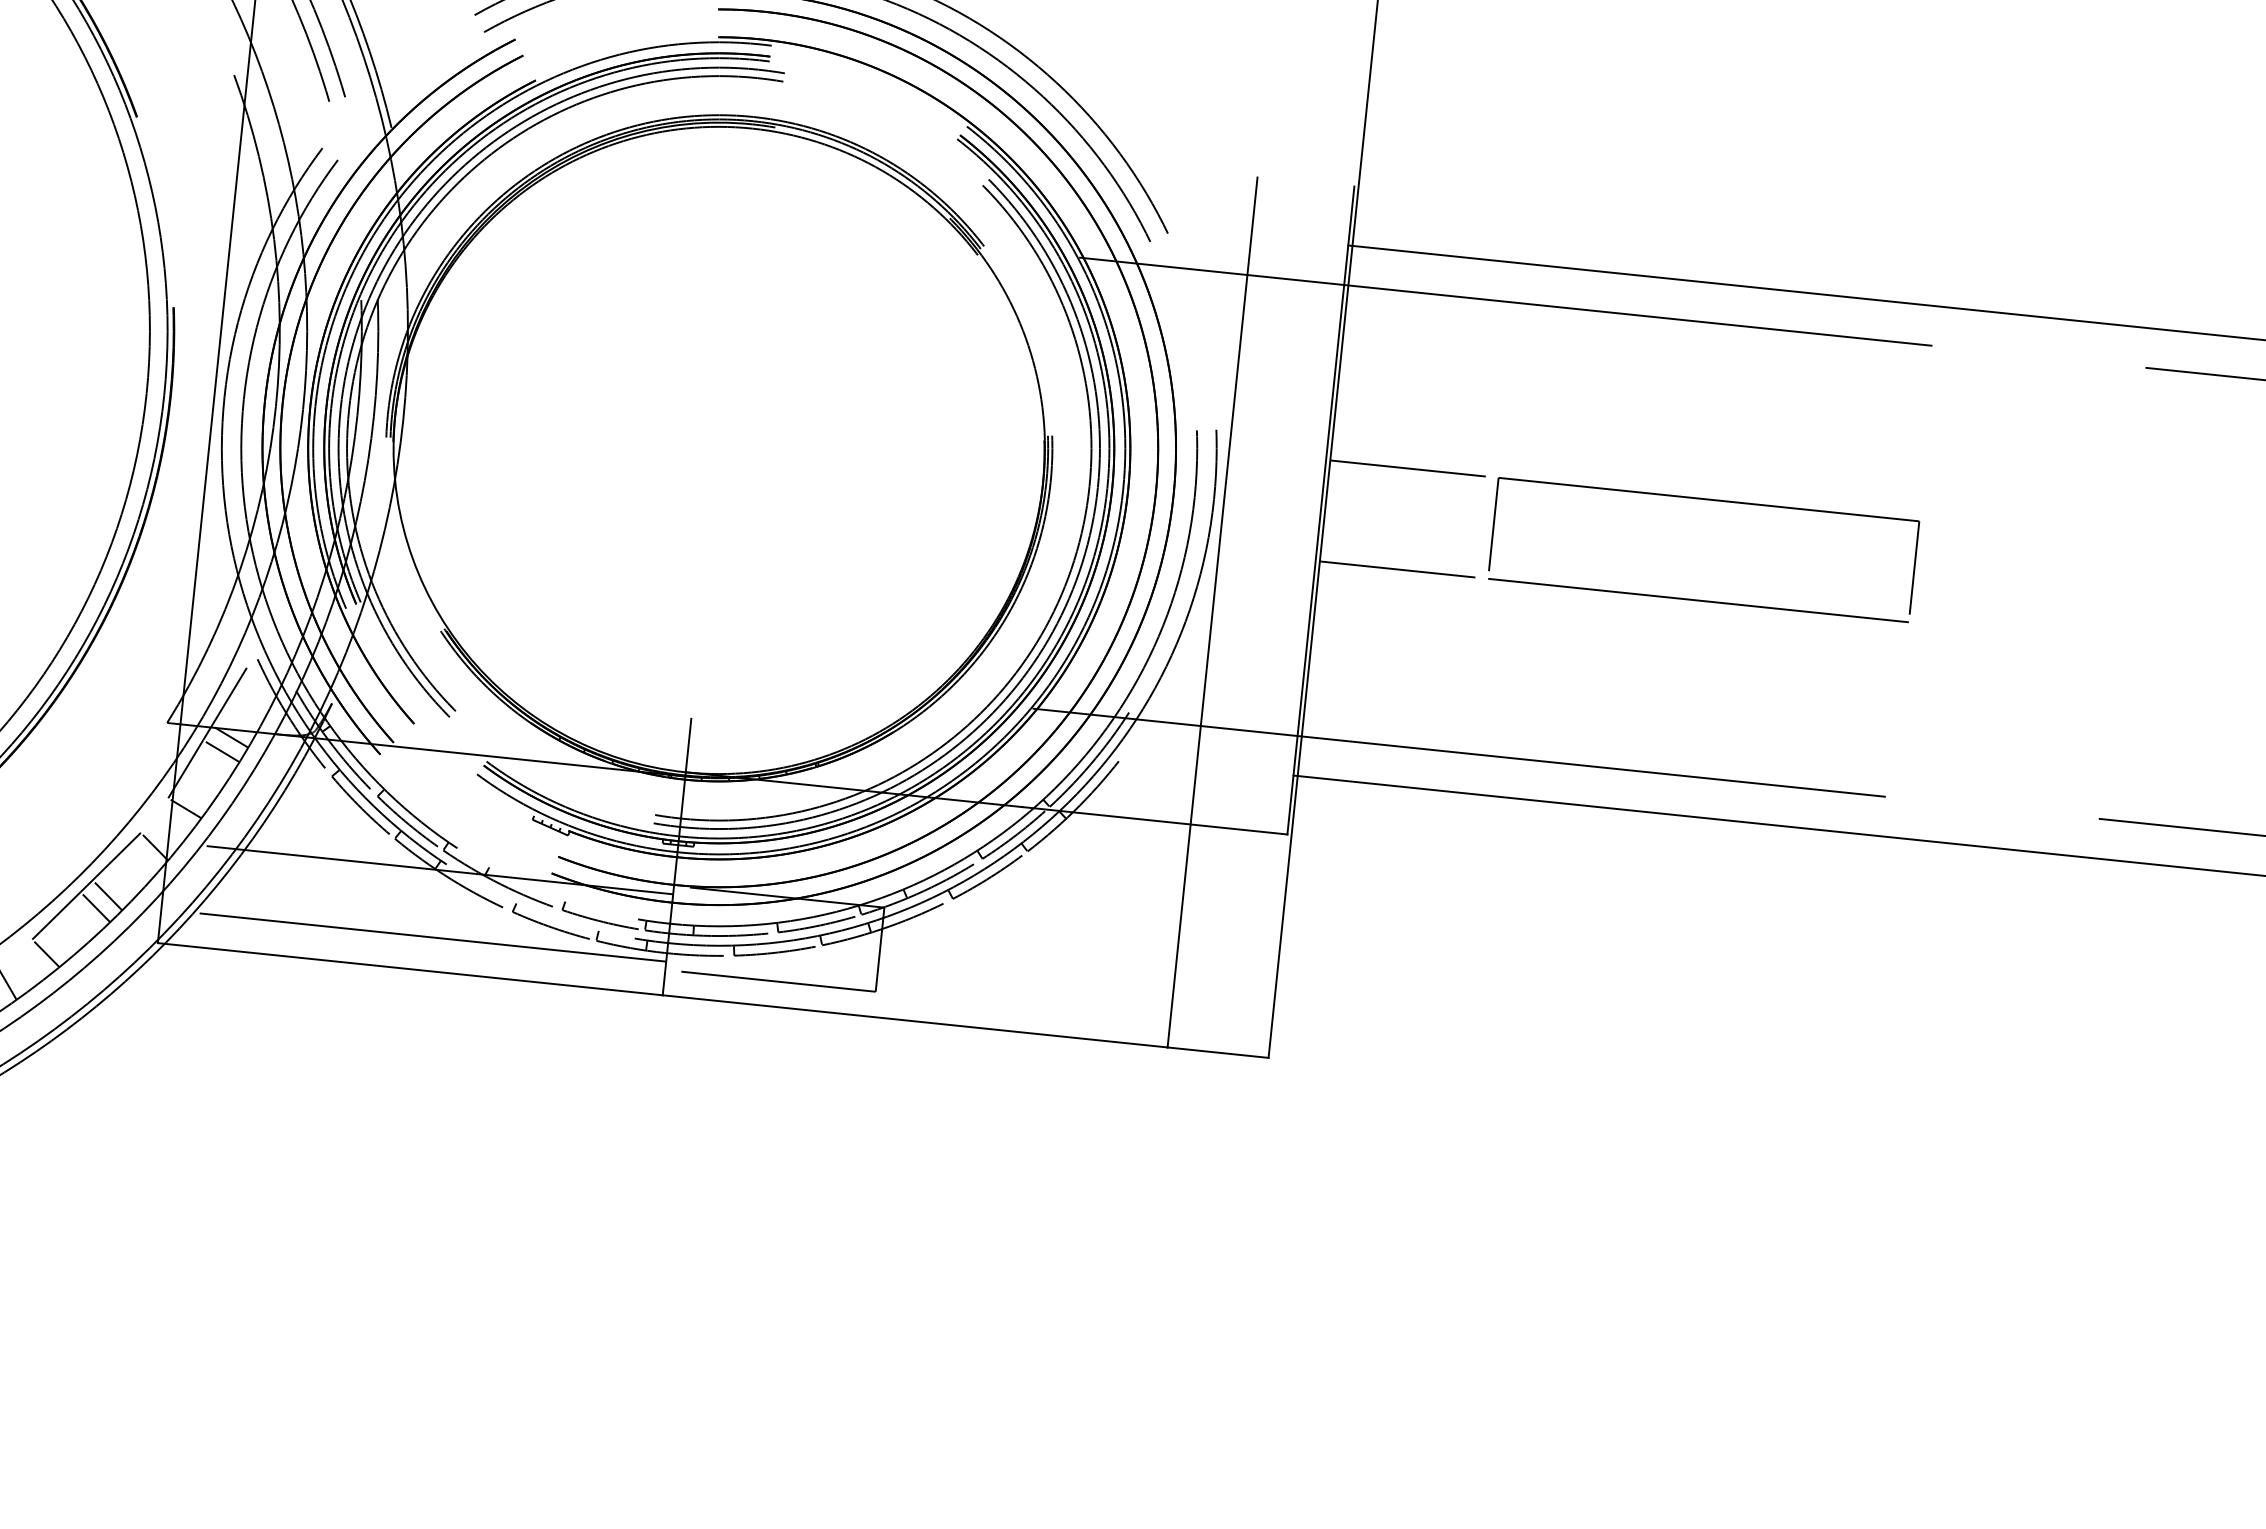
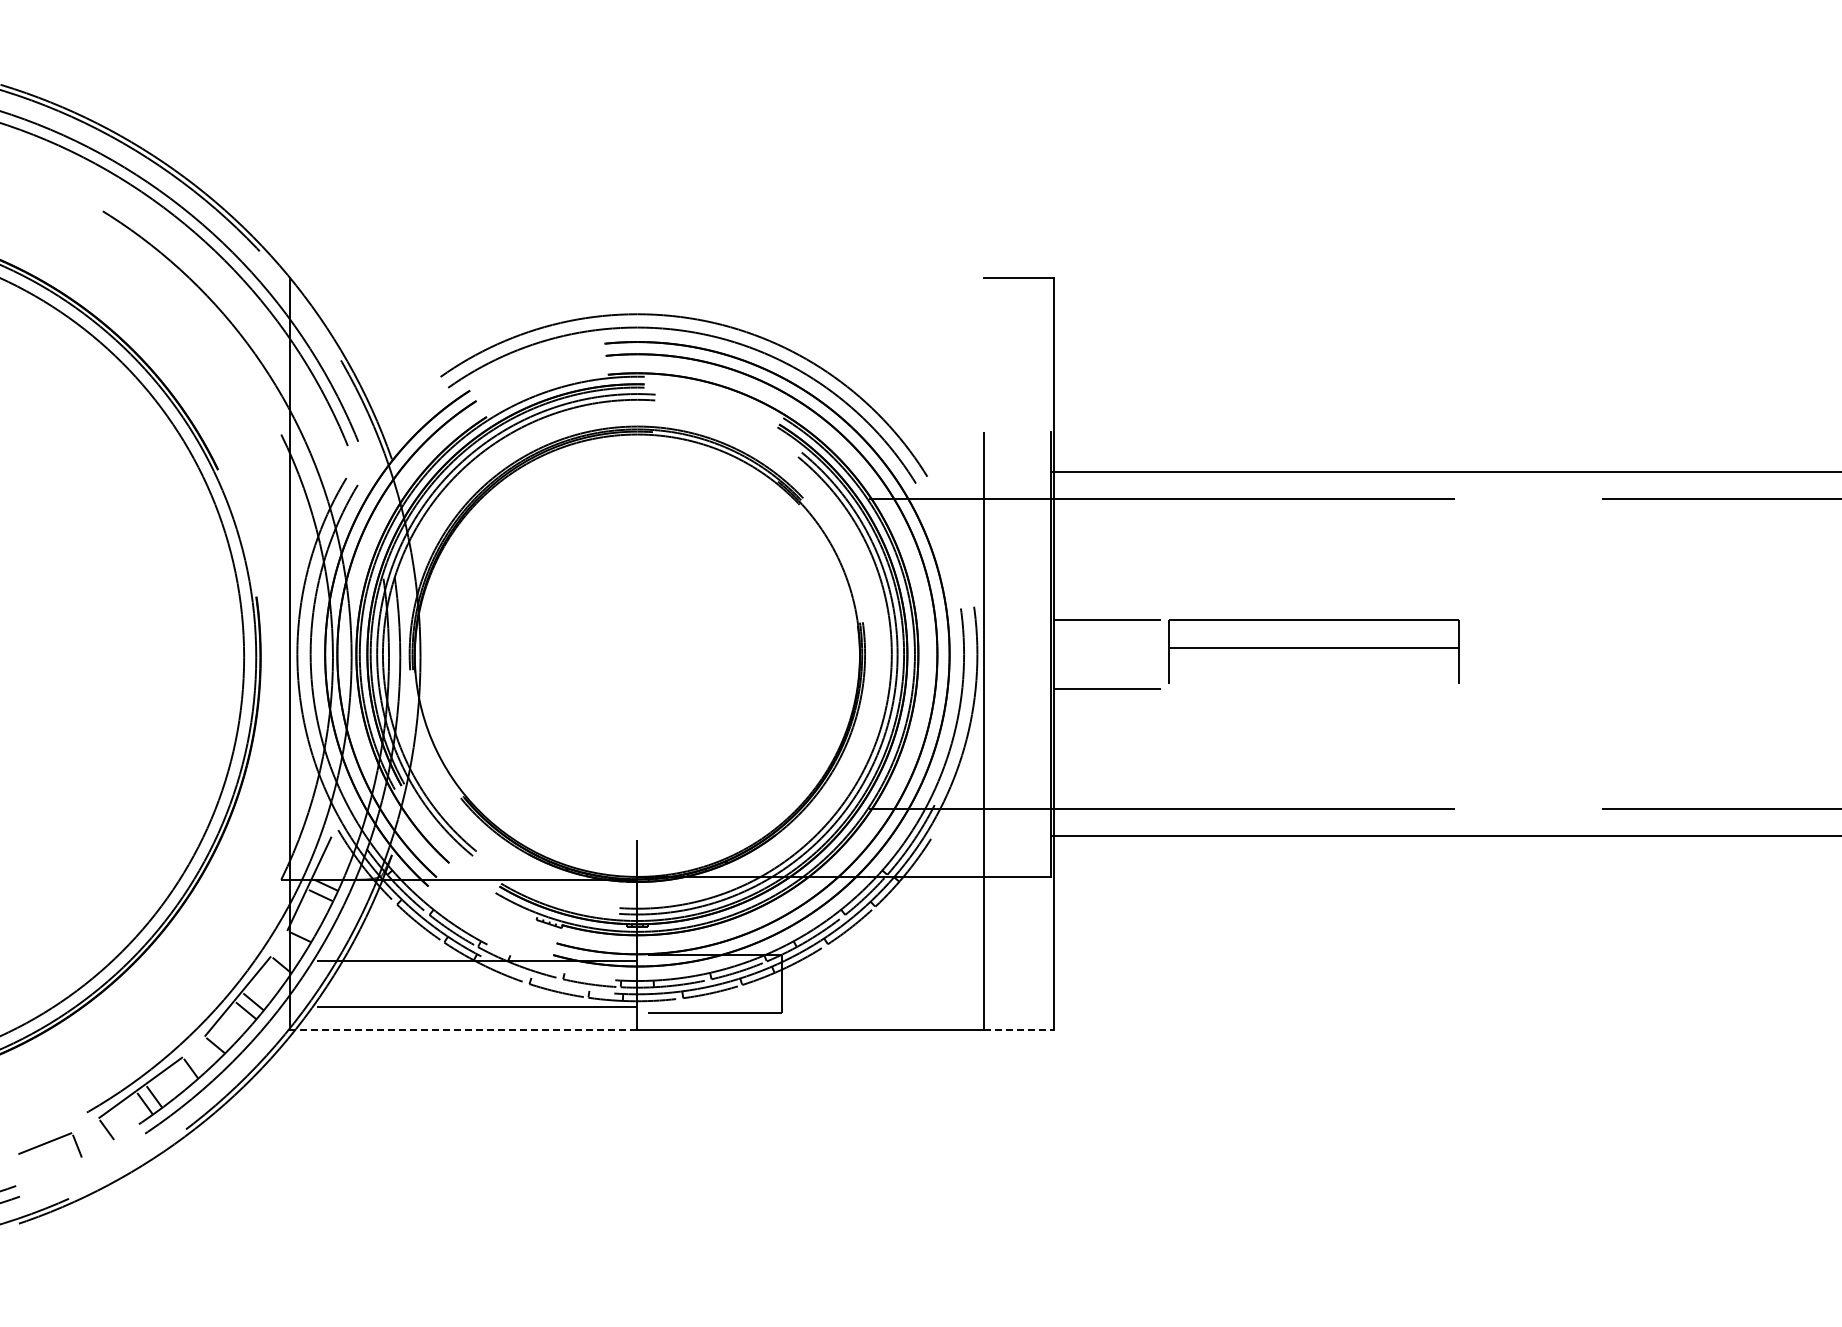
line: (1697, 599) -> (1313, 647), moved
line: (409, 969) -> (463, 1030), solid -> dashed
line: (1218, 1053) -> (1019, 1030), solid -> dashed

